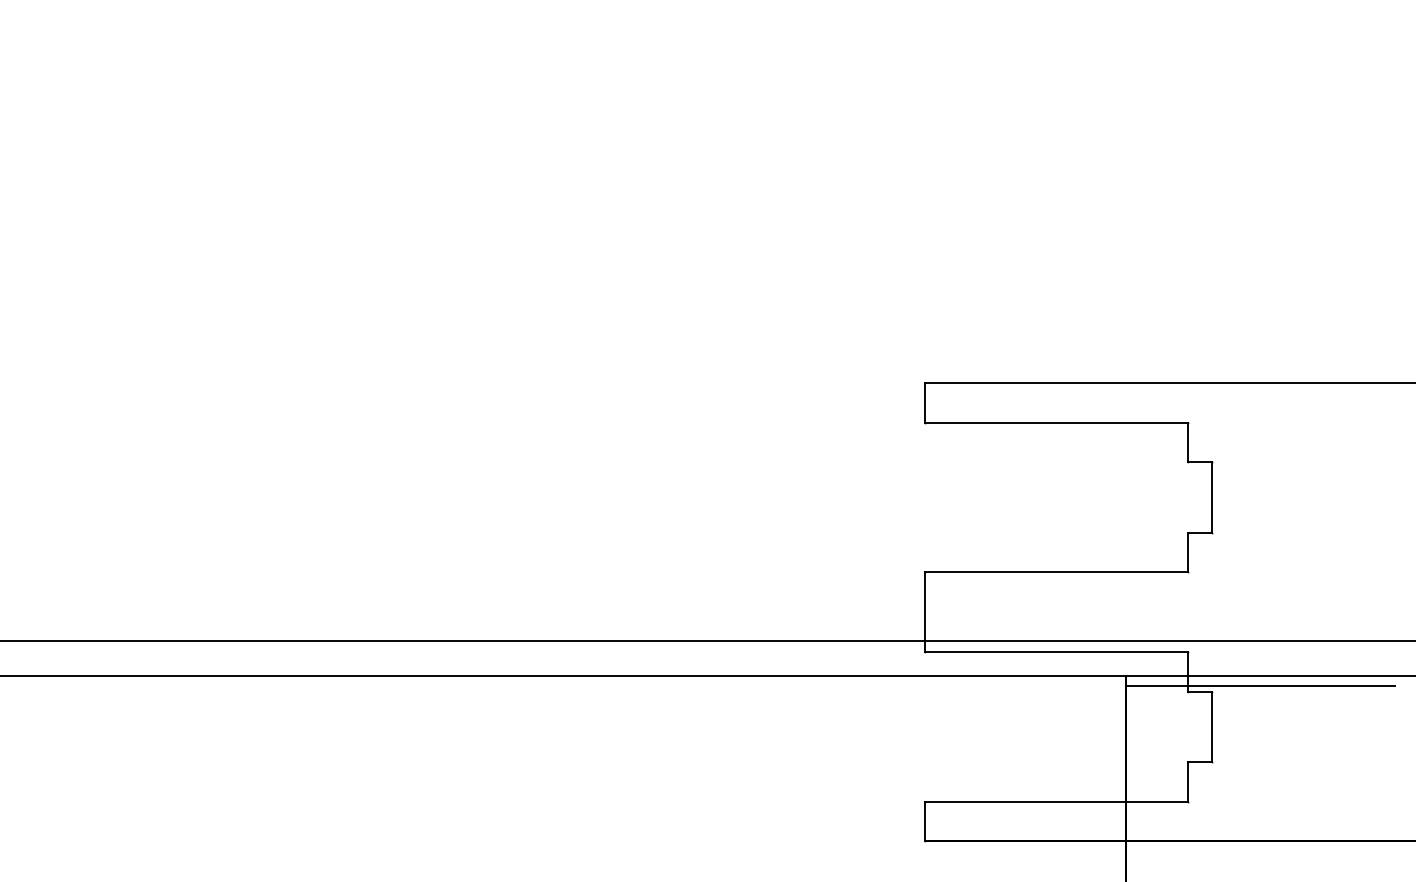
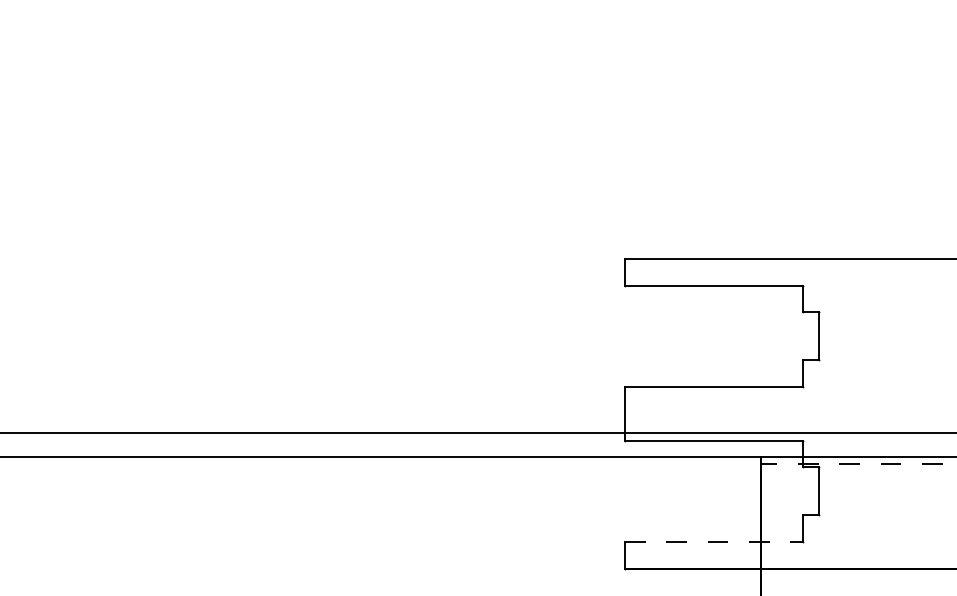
line: (1259, 685) -> (851, 463), solid -> dashed
line: (1055, 801) -> (713, 541), solid -> dashed

